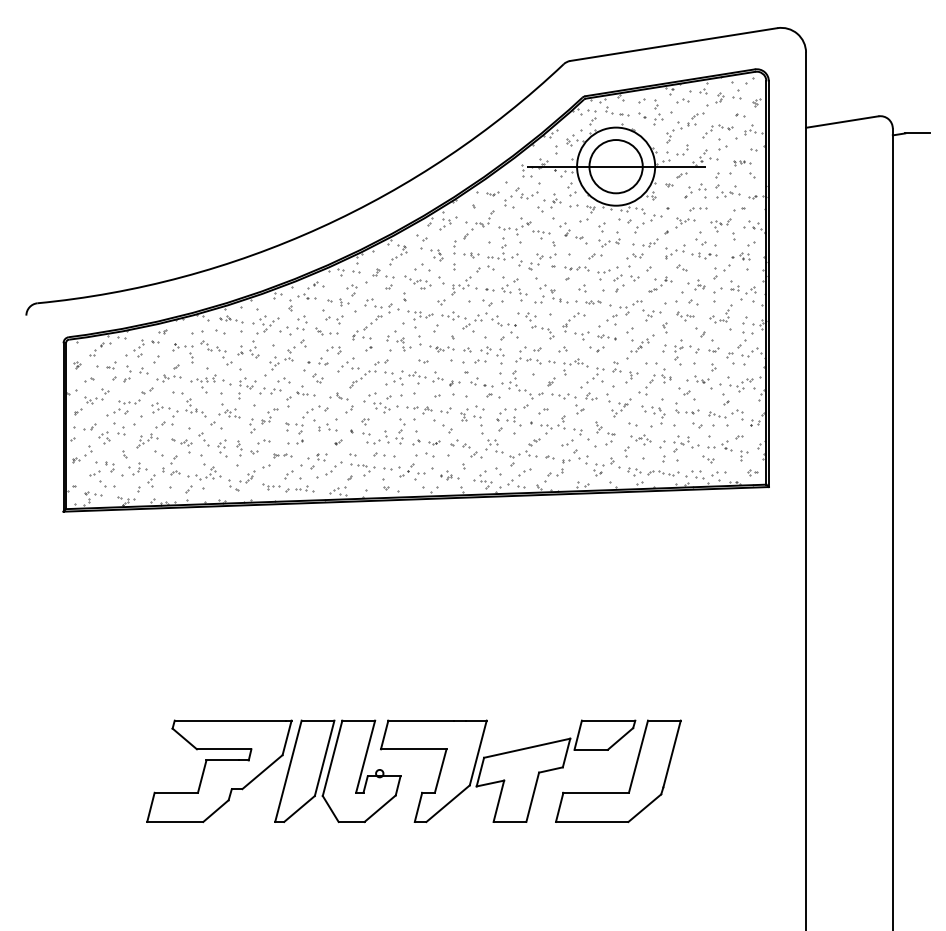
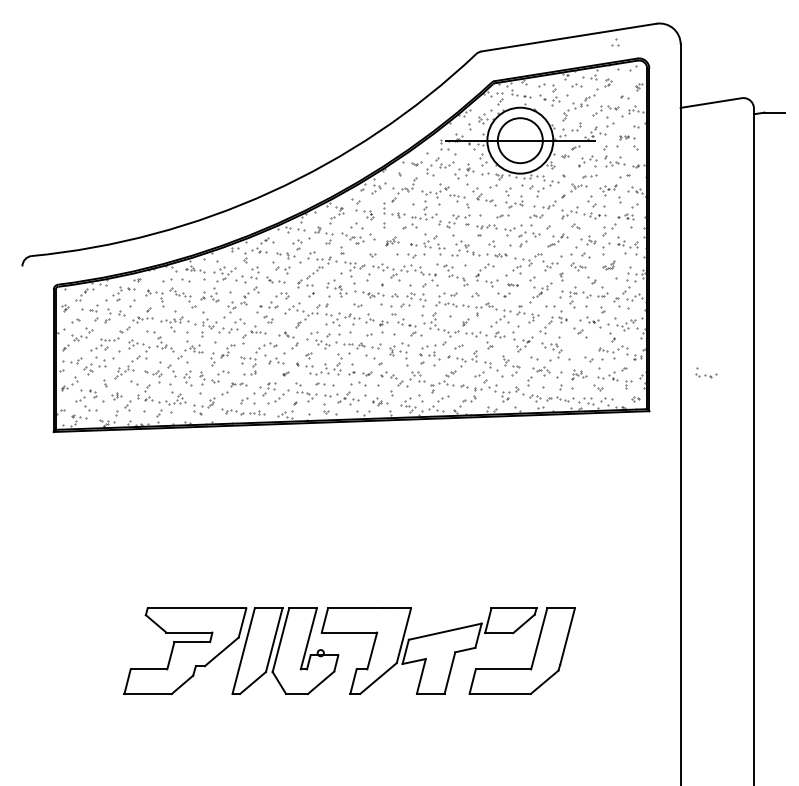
part: (736, 94) -> (615, 42), moved
part: (464, 285) -> (392, 241), size x0.6
part: (720, 313) -> (608, 264), size x0.6
part: (606, 337) -> (512, 284), size x0.6
part: (687, 408) -> (706, 372), moved
part: (686, 443) -> (579, 374), size x0.7
part: (137, 468) -> (116, 395), size x0.6

